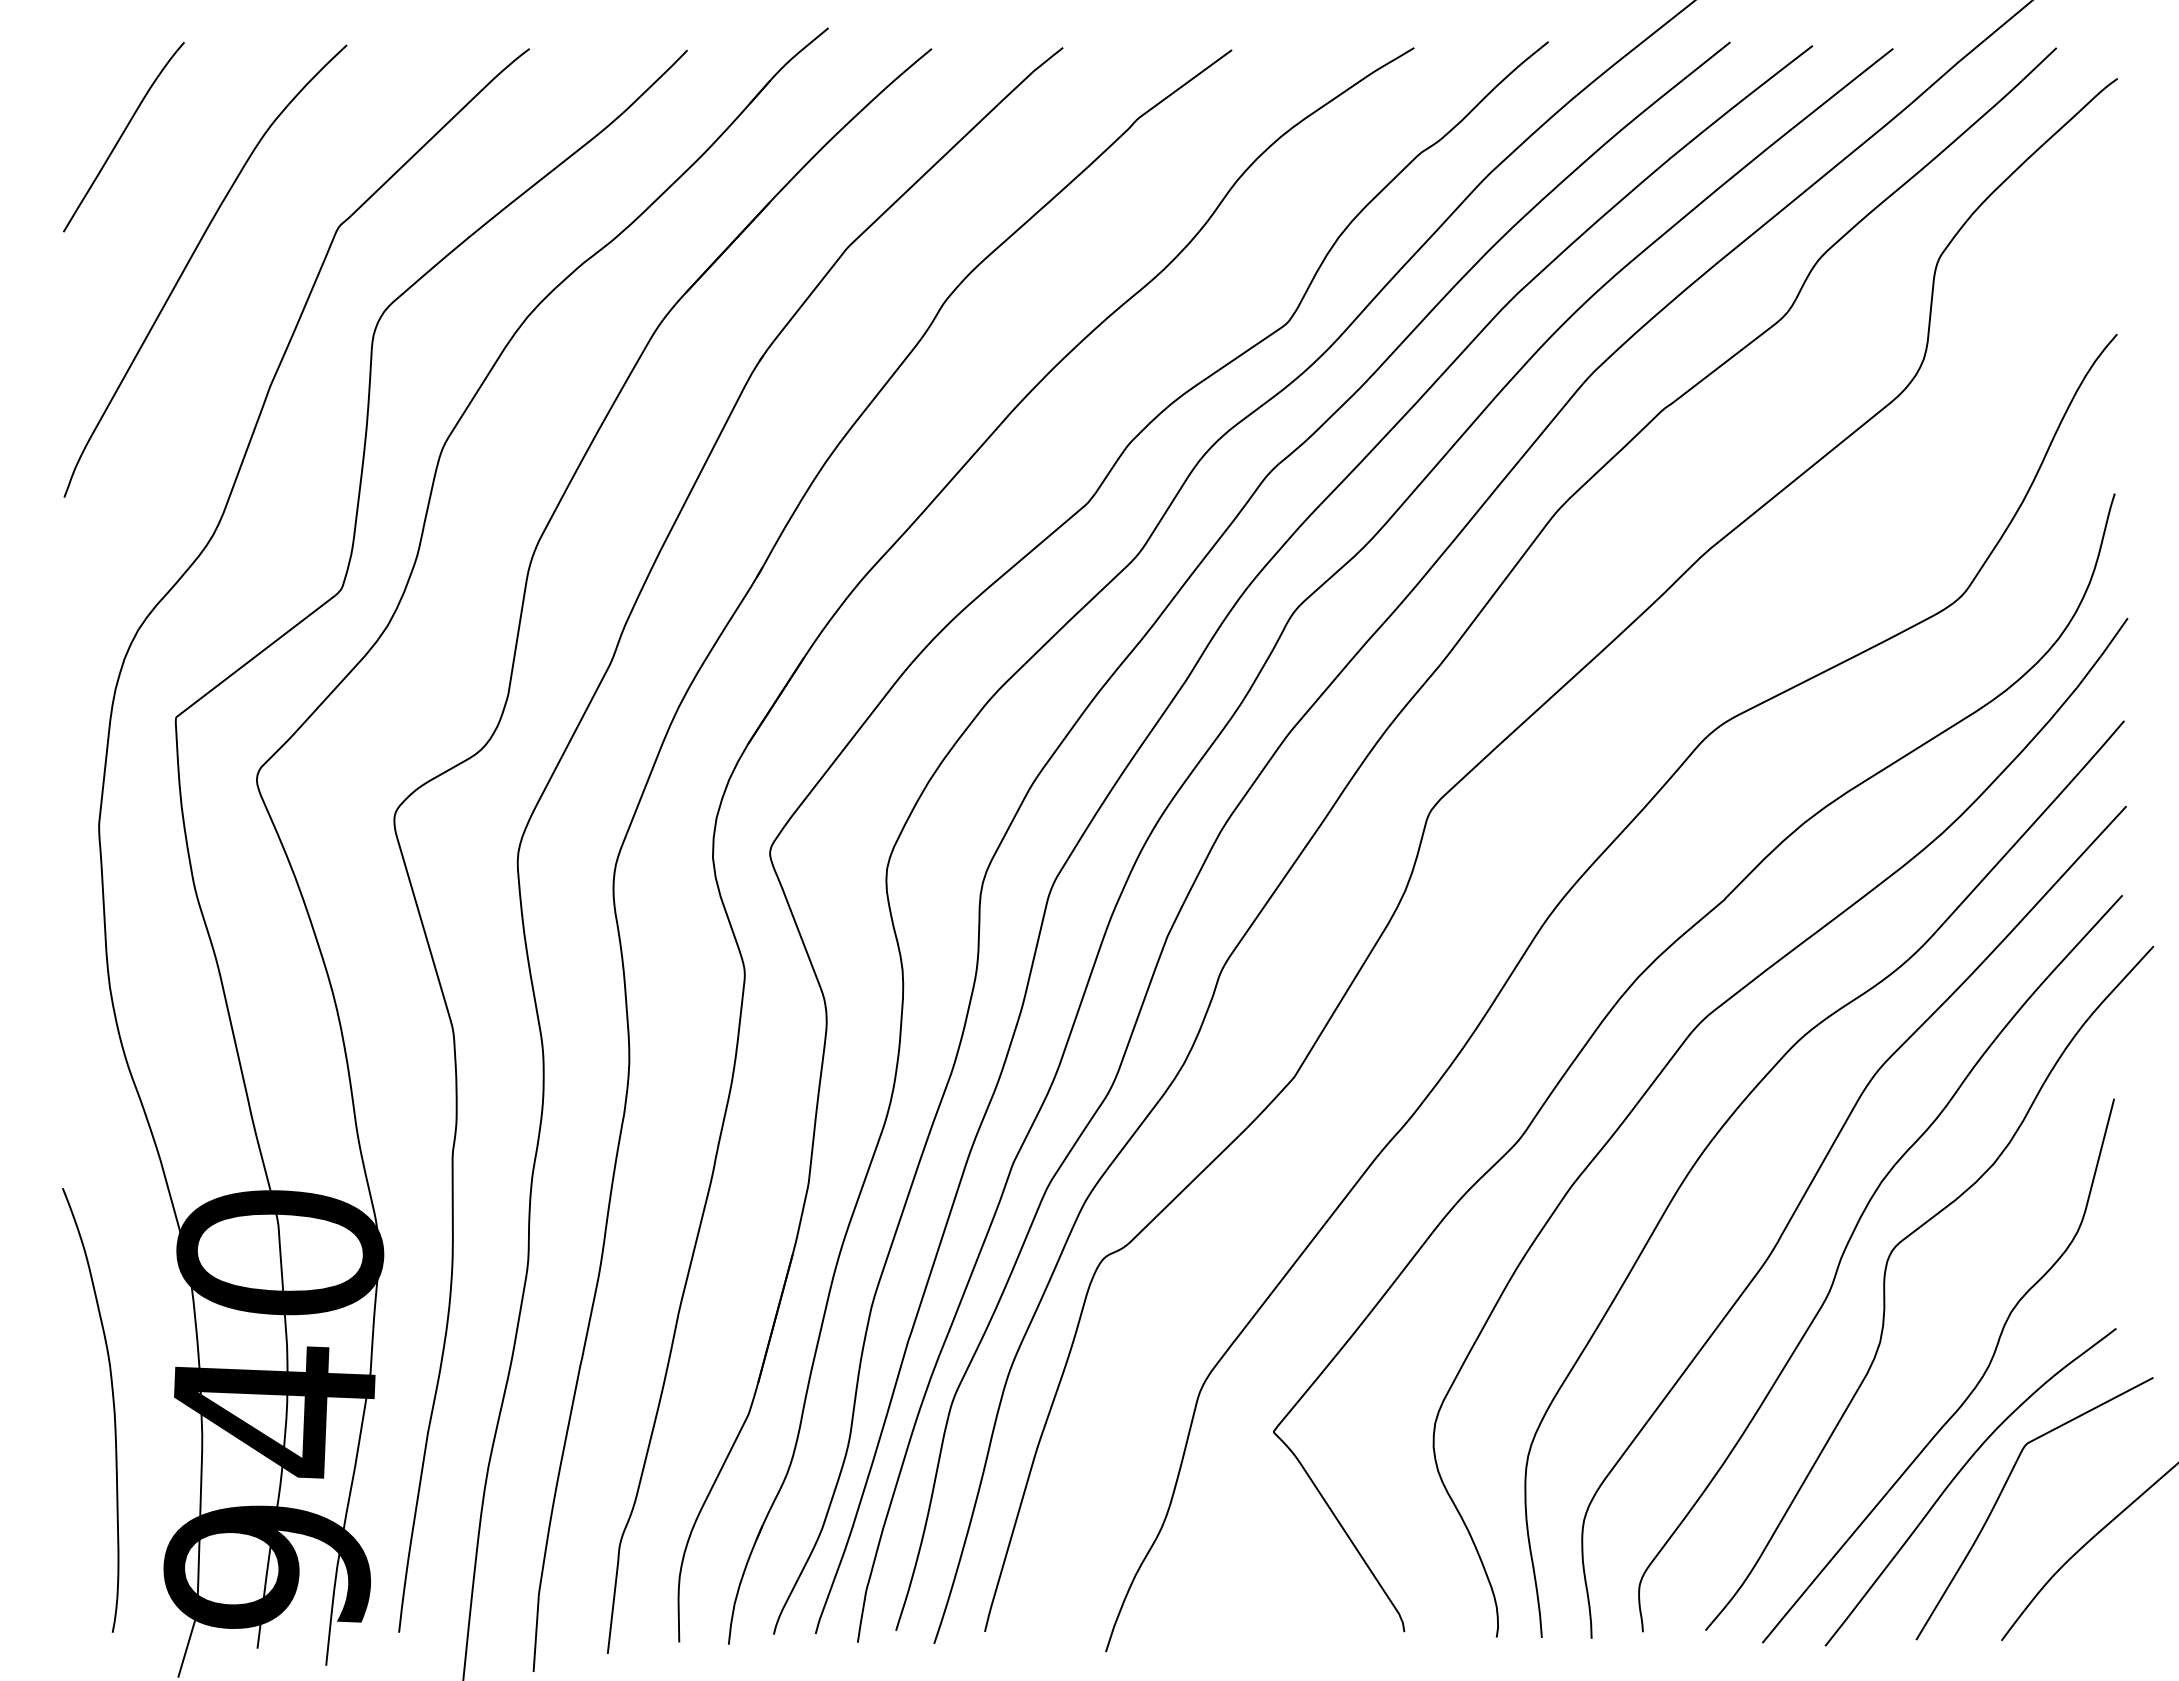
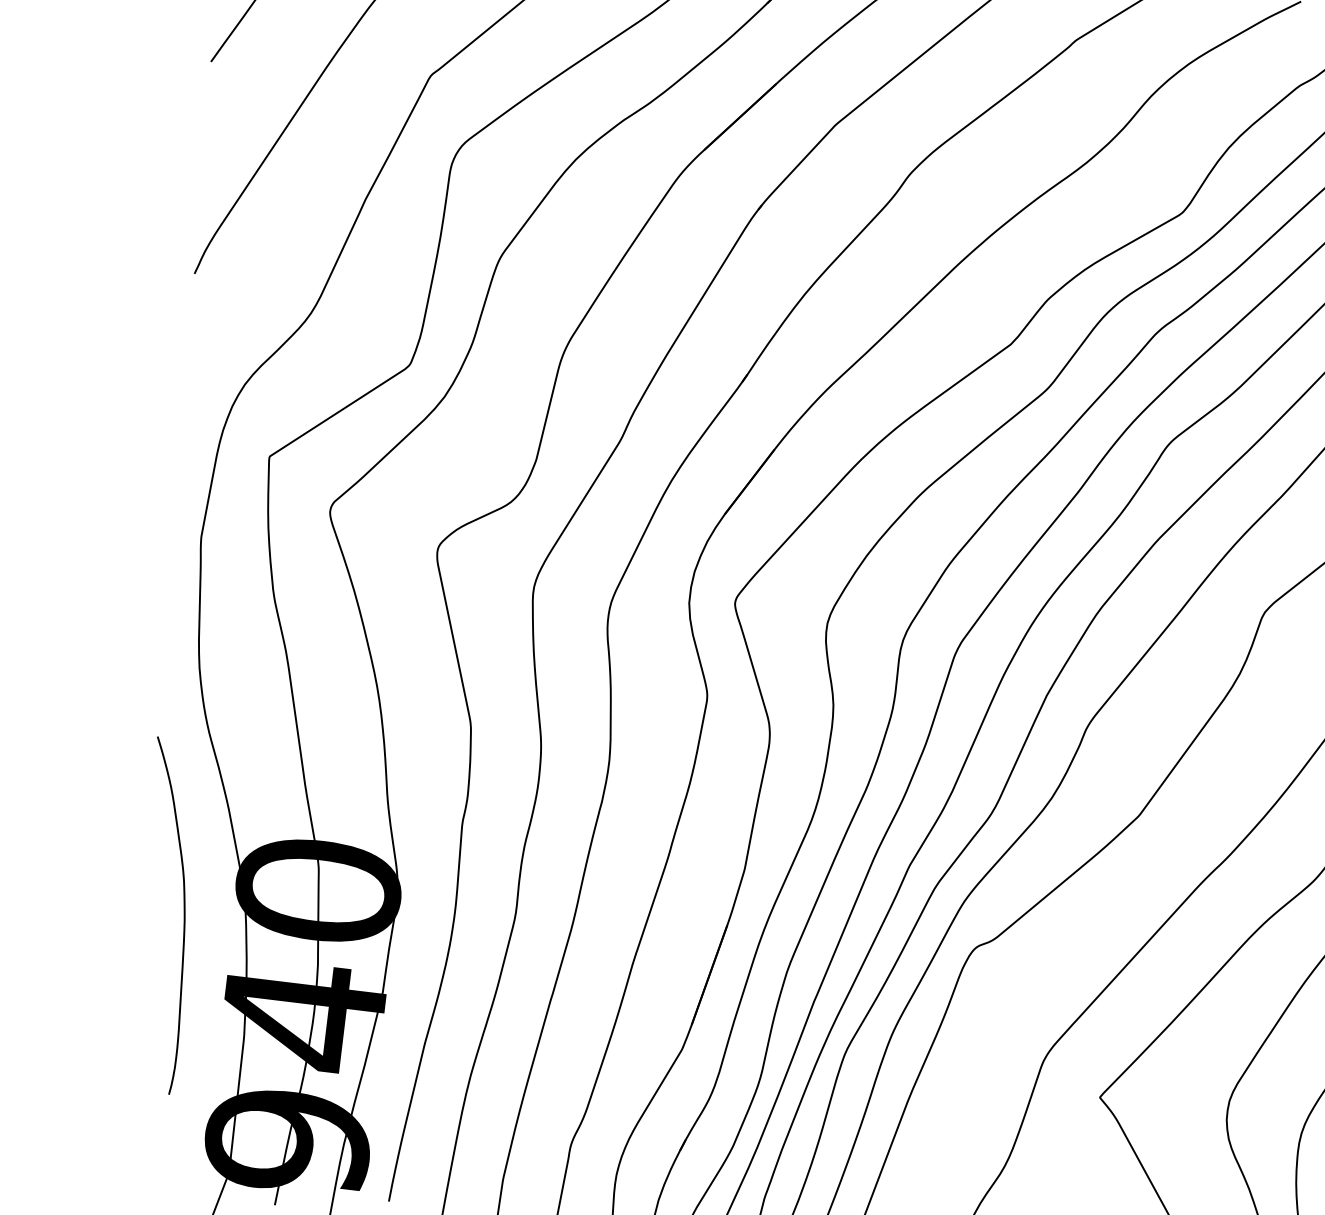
curve: (113, 1410) -> (183, 917), moved

